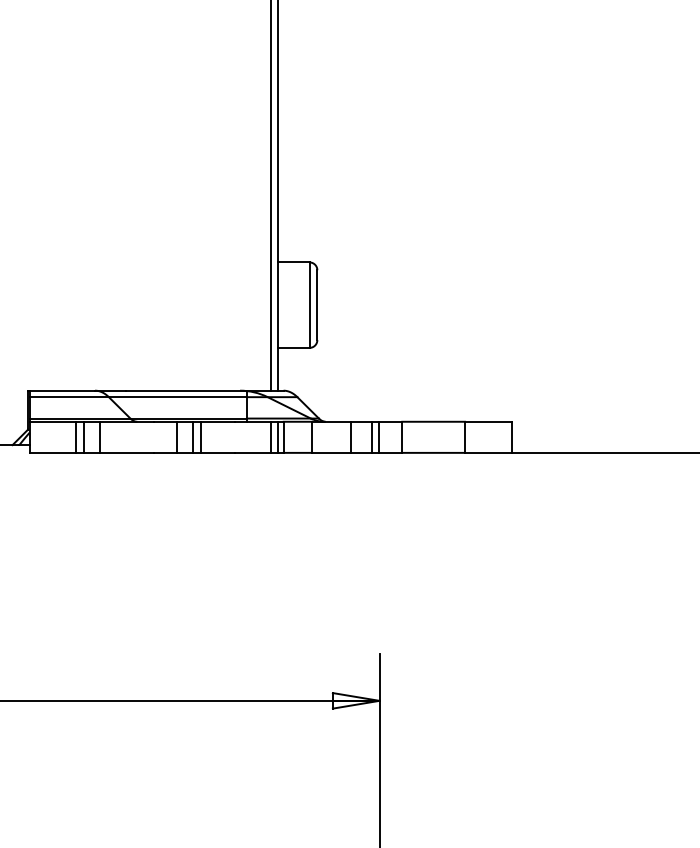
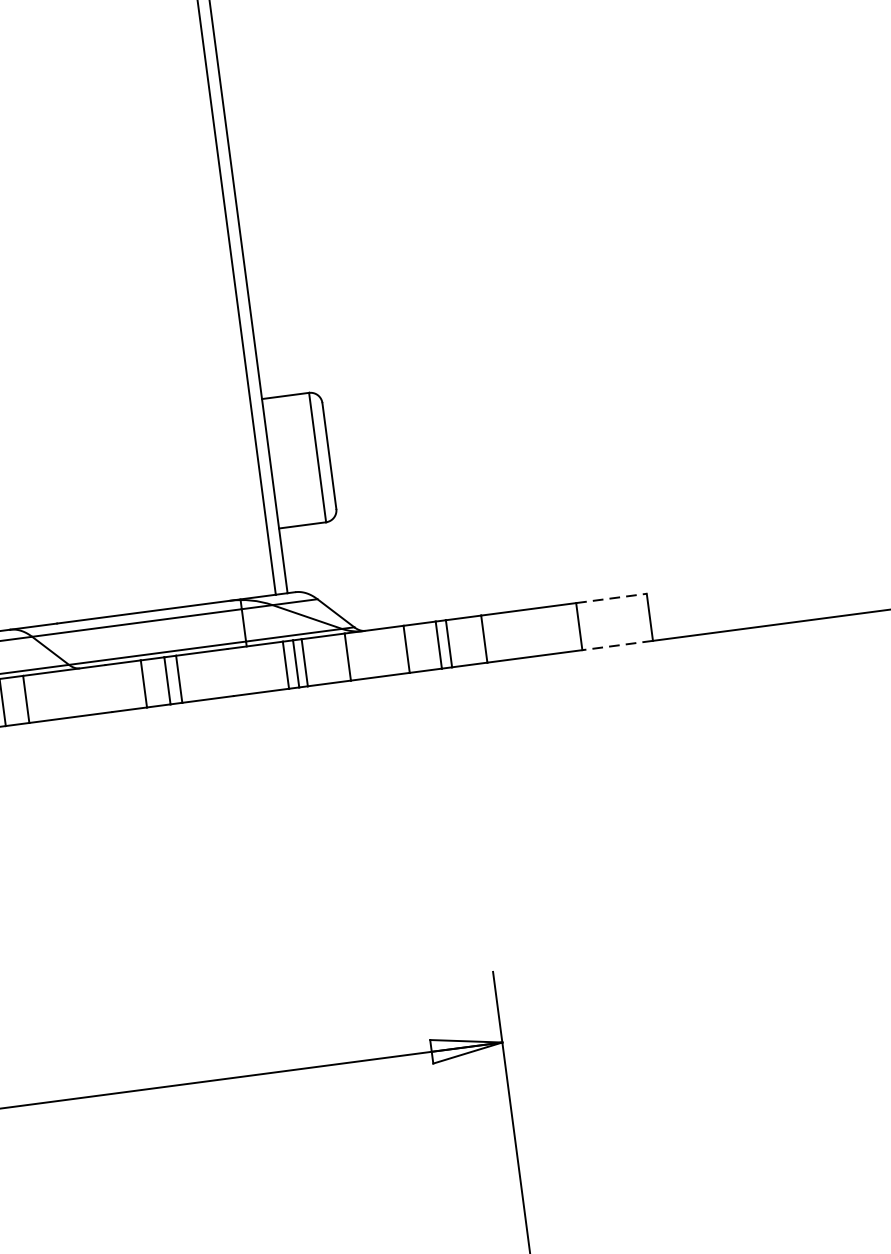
line: (488, 421) -> (611, 597), solid -> dashed
line: (487, 452) -> (616, 645), solid -> dashed

